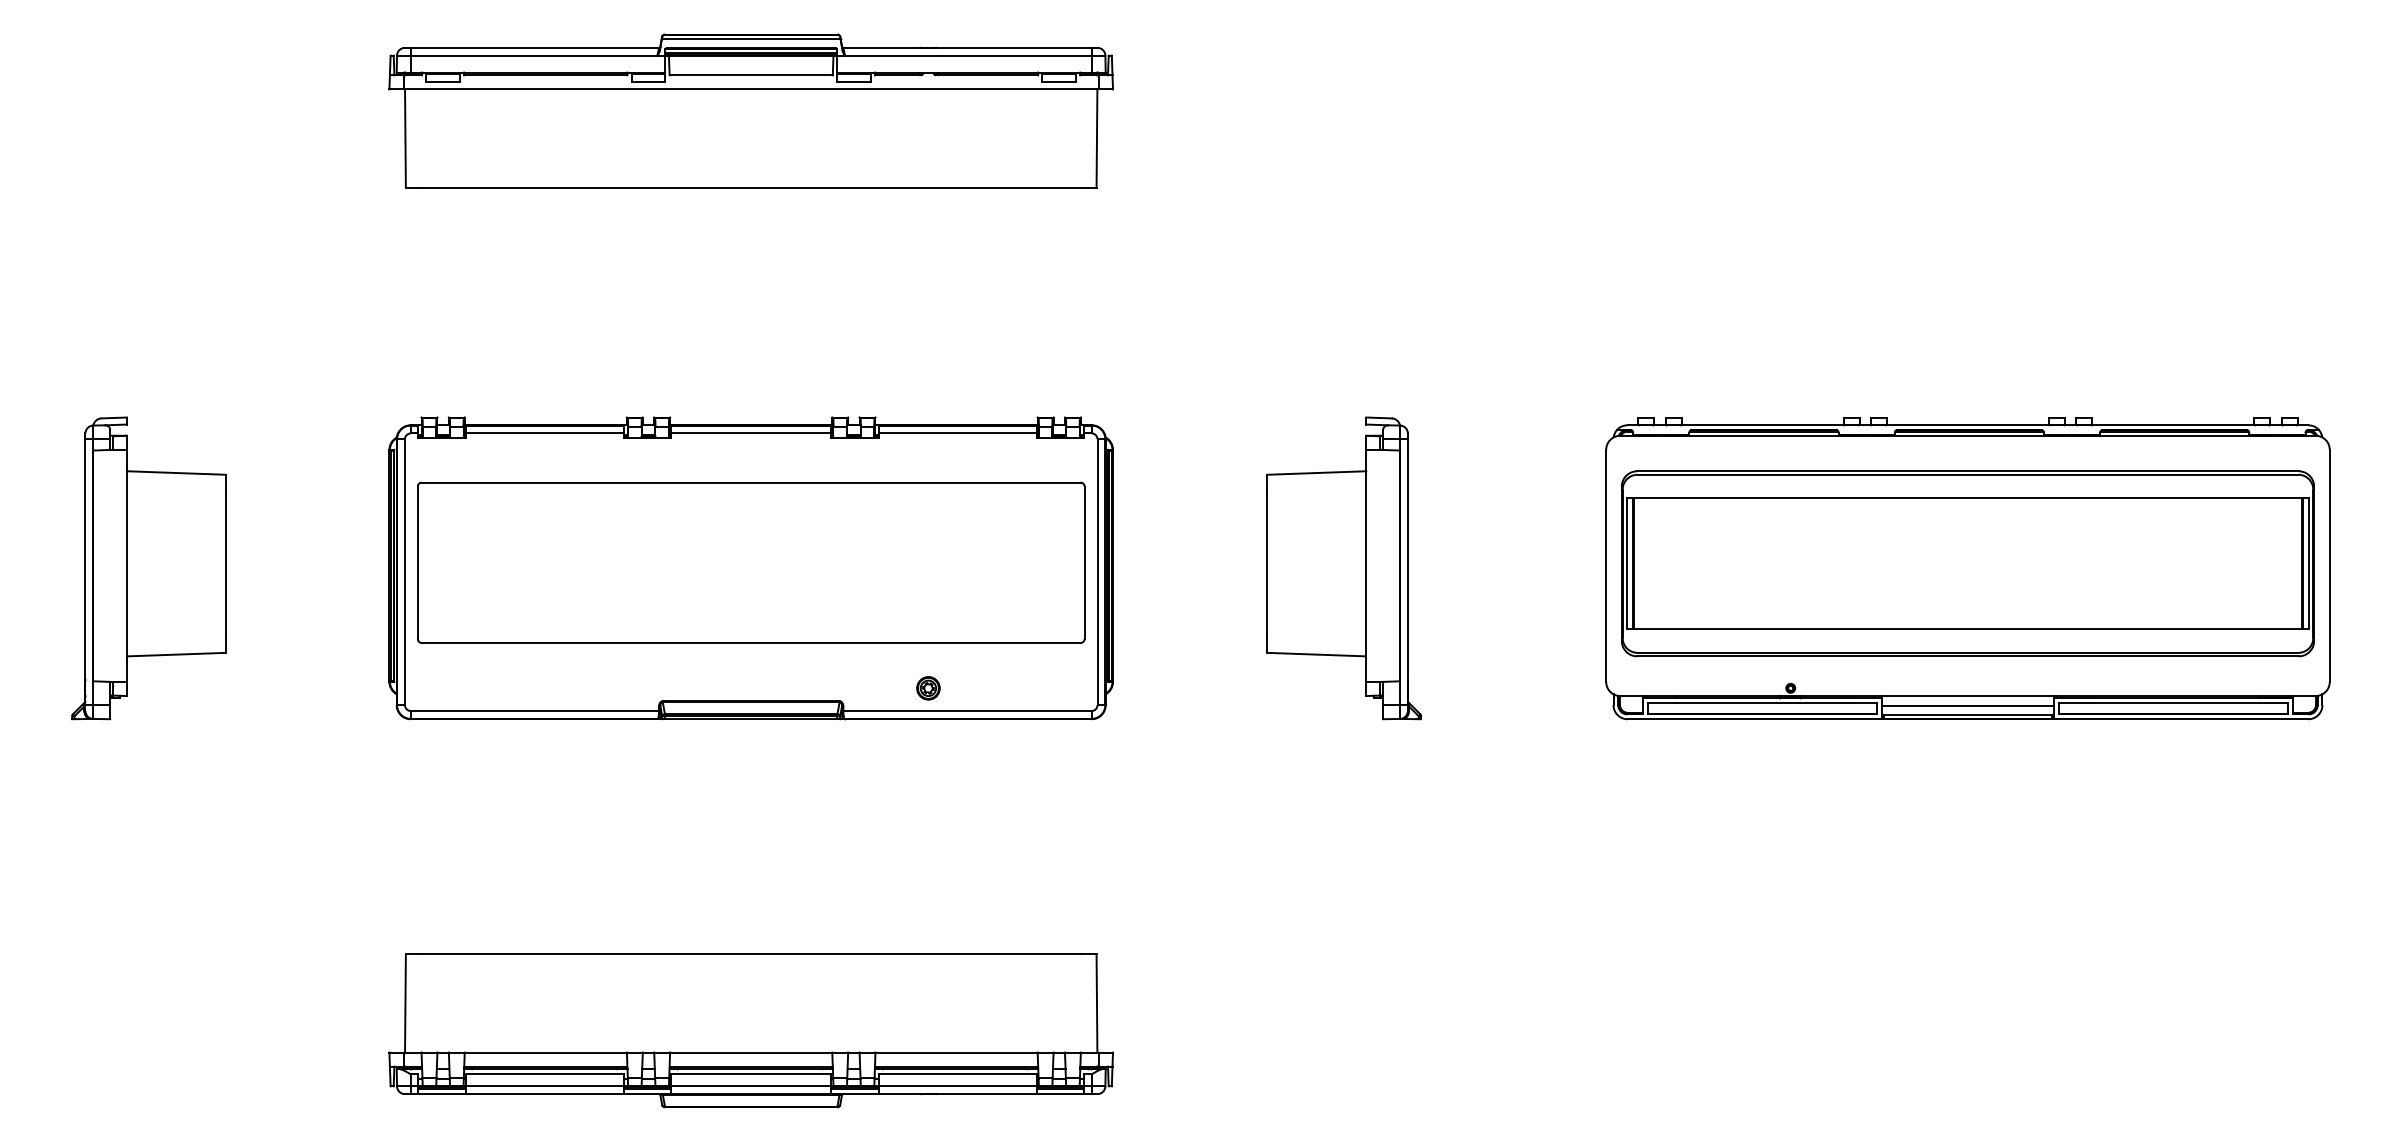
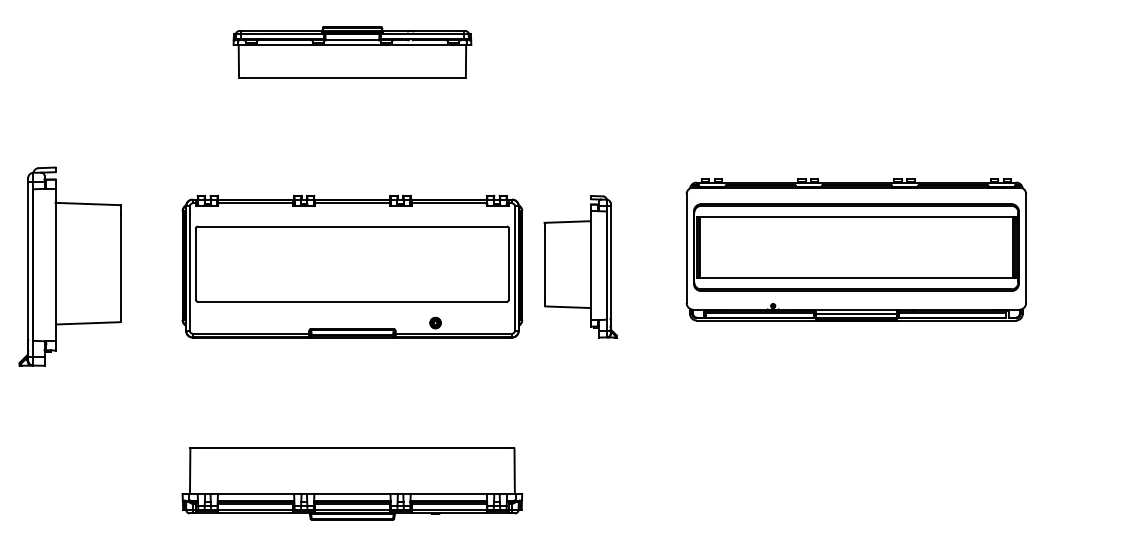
part: (751, 109) -> (352, 51), size x0.7
part: (148, 567) -> (69, 266), size x1.4
part: (1343, 567) -> (580, 266), moved
part: (1968, 567) -> (856, 249), moved

